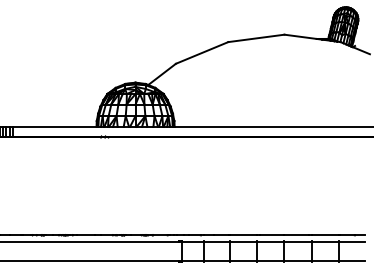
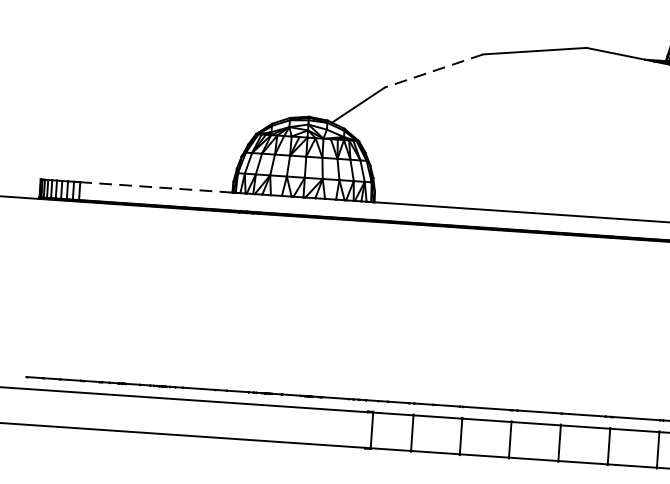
line: (201, 53) -> (432, 71), solid -> dashed
line: (54, 126) -> (155, 186), solid -> dashed

